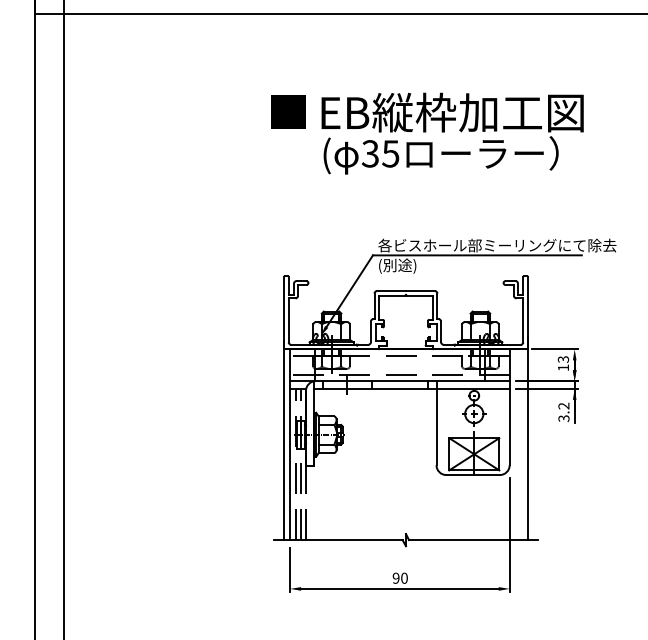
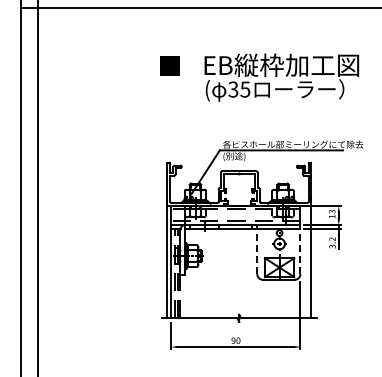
text: (452, 133) -> (281, 77), moved
line: (509, 423) -> (300, 249), solid -> dashed
line: (436, 426) -> (257, 251), solid -> dashed

